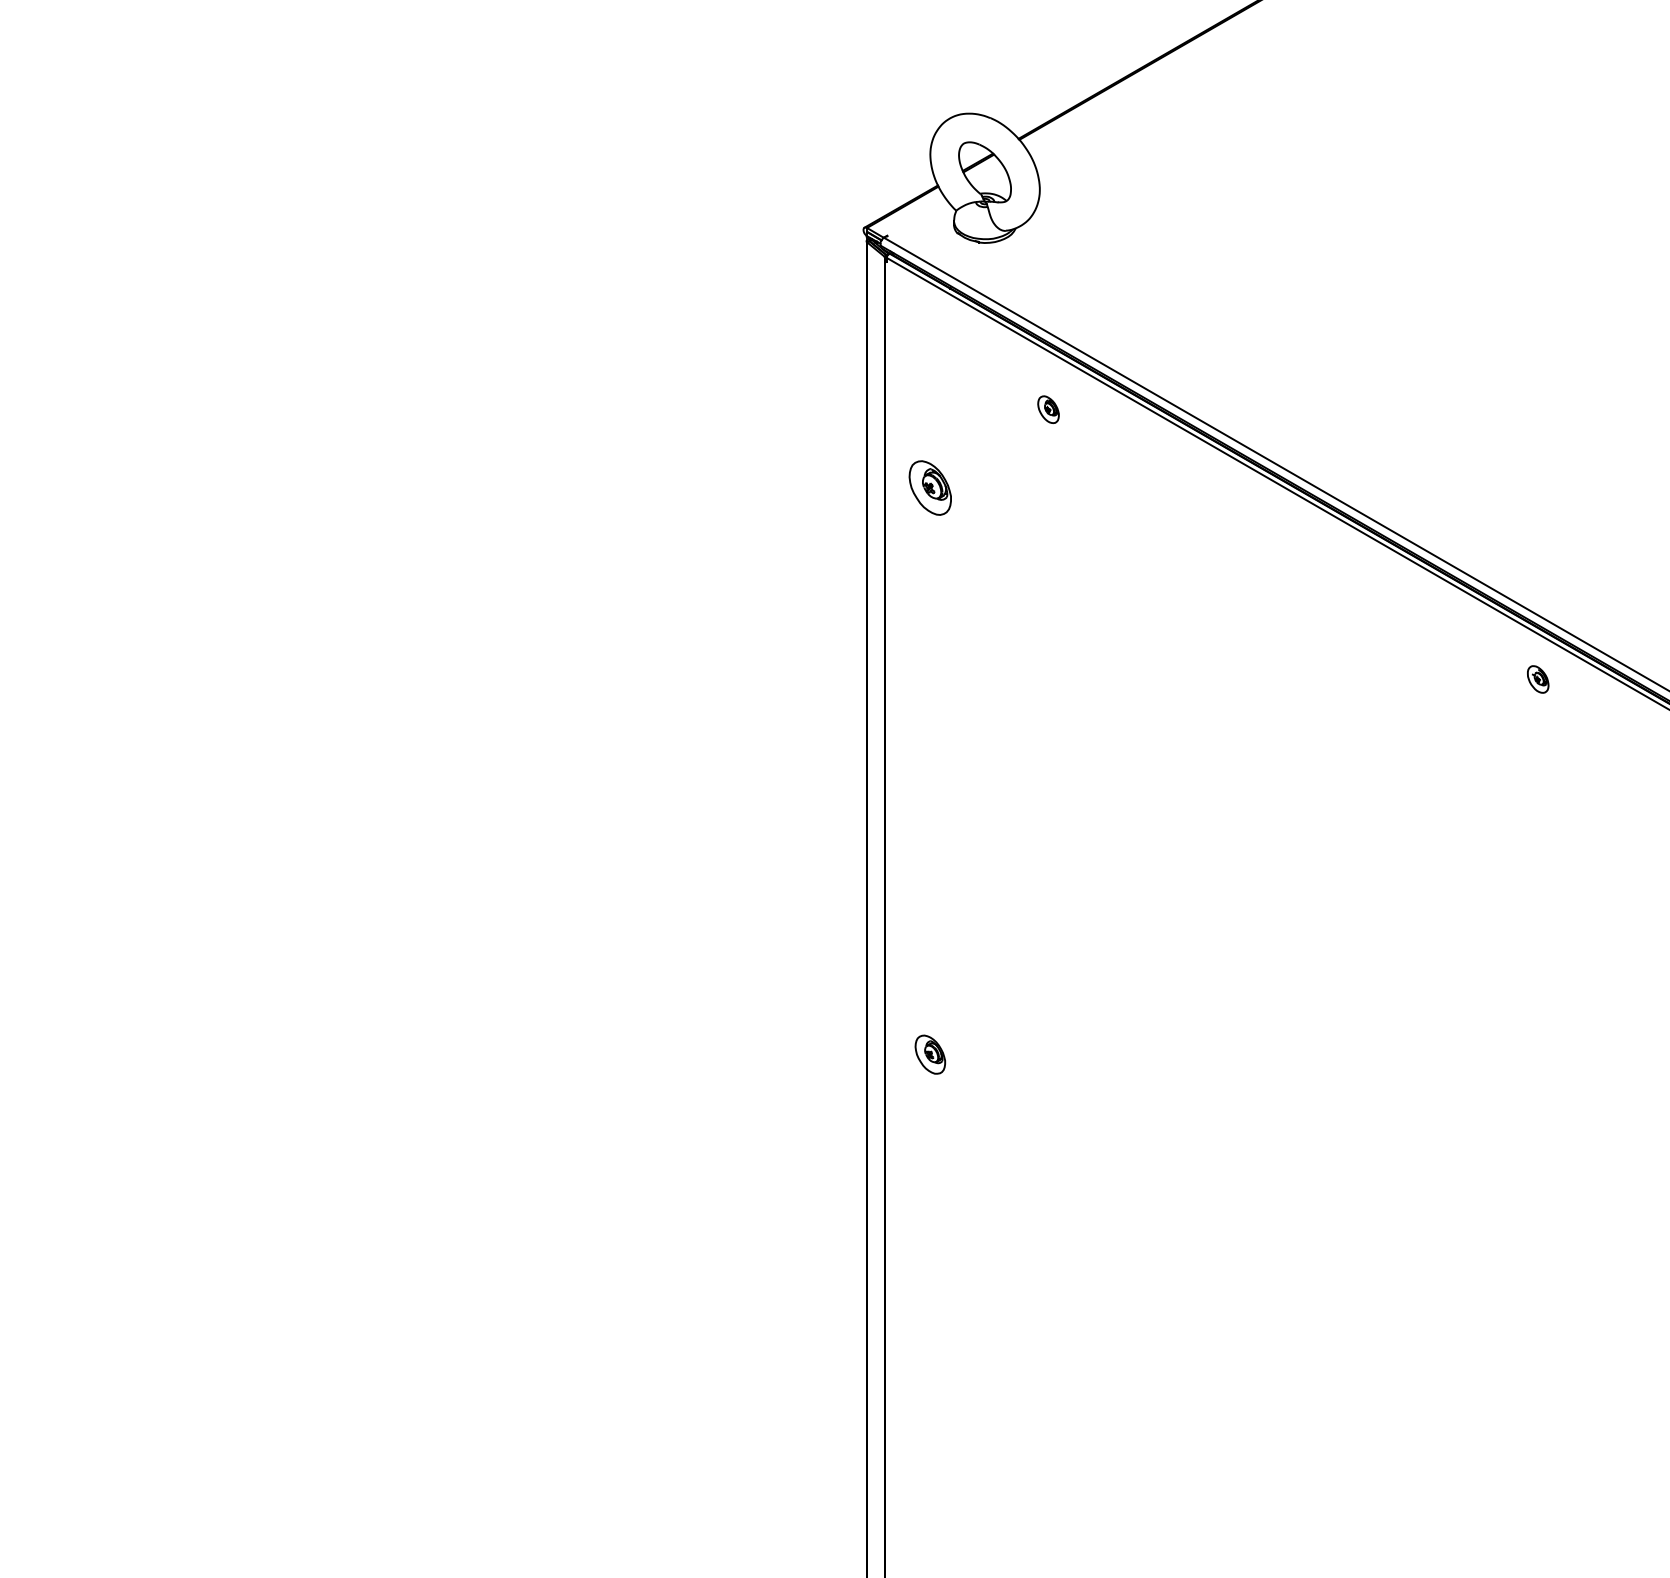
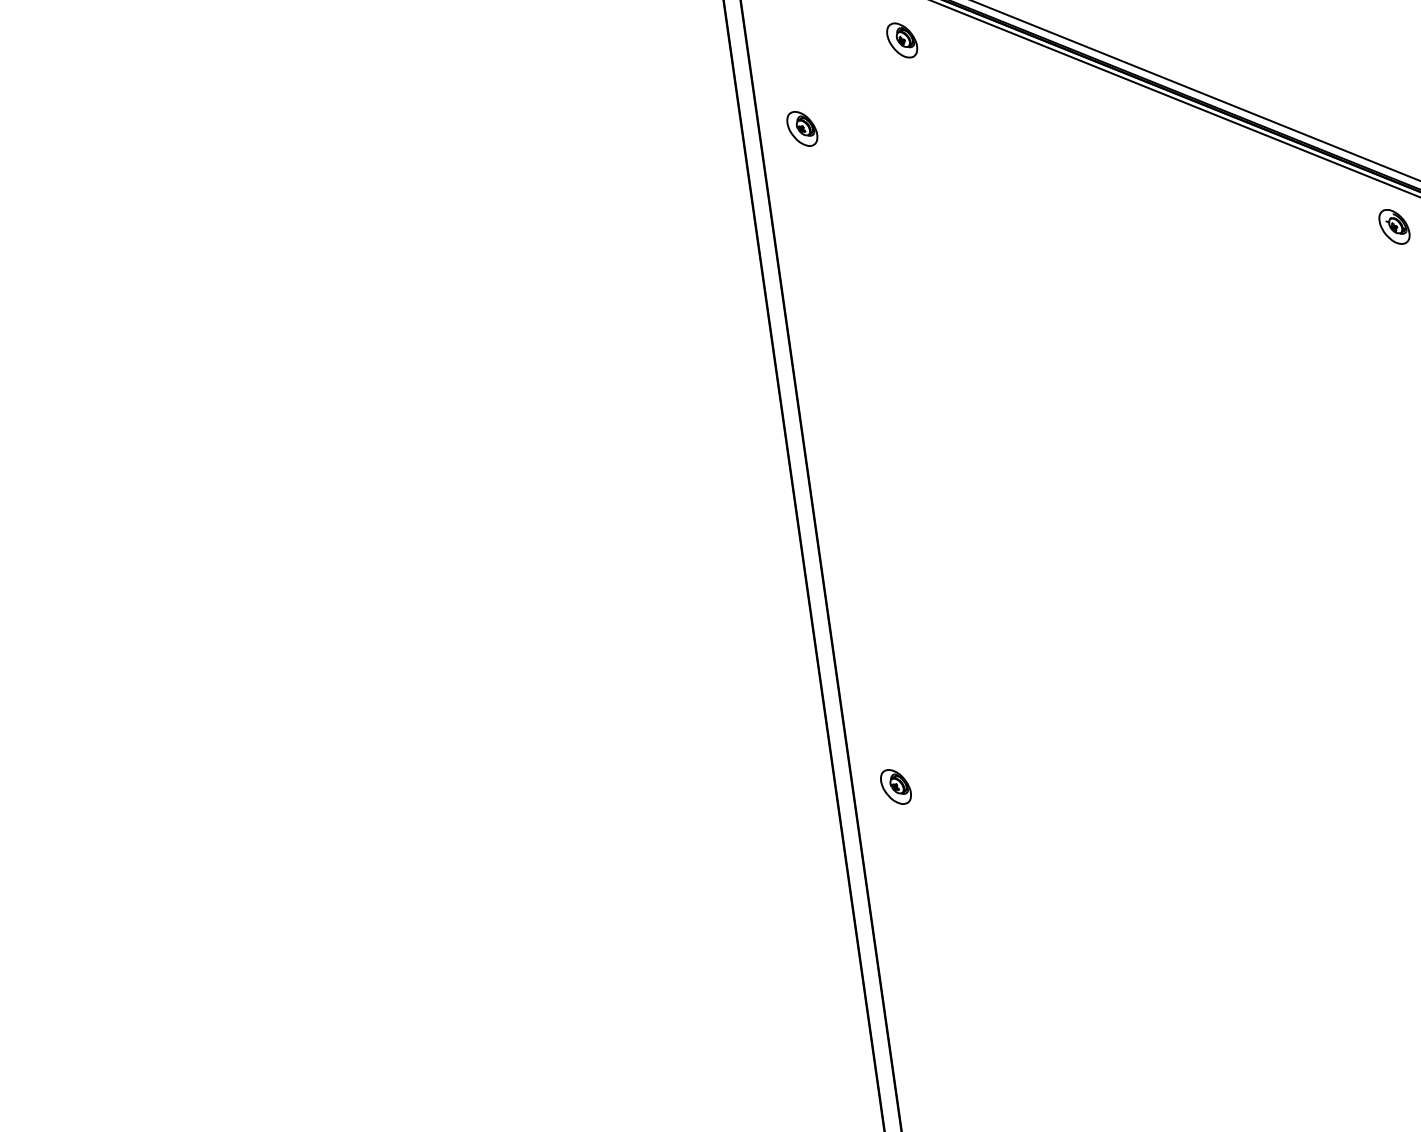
part: (1048, 409) -> (902, 40), size x1.43
part: (930, 487) -> (802, 128), size x0.71
part: (1537, 679) -> (1393, 227), size x1.43
part: (930, 1054) -> (896, 786), moved

